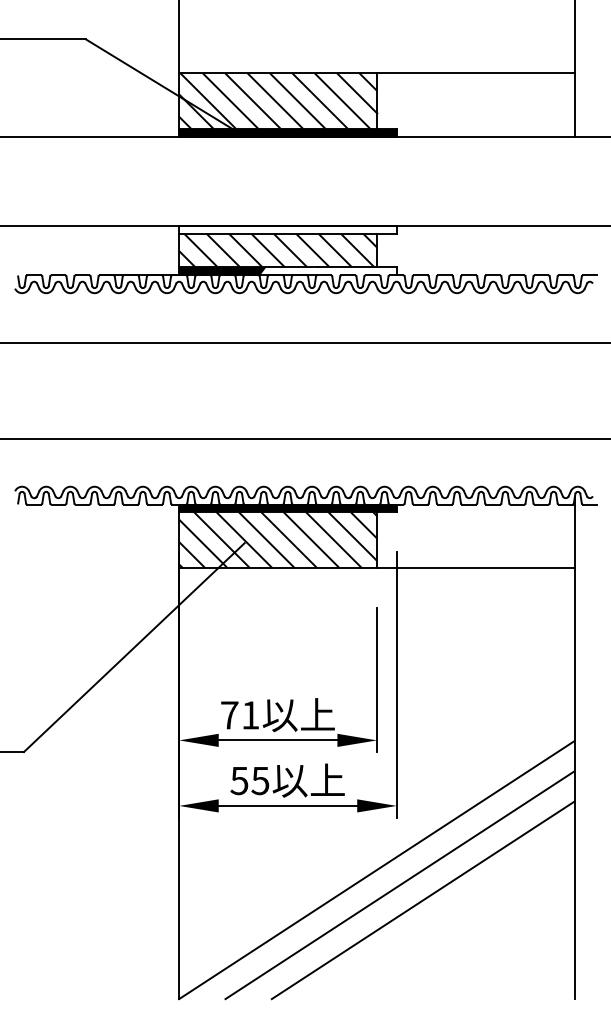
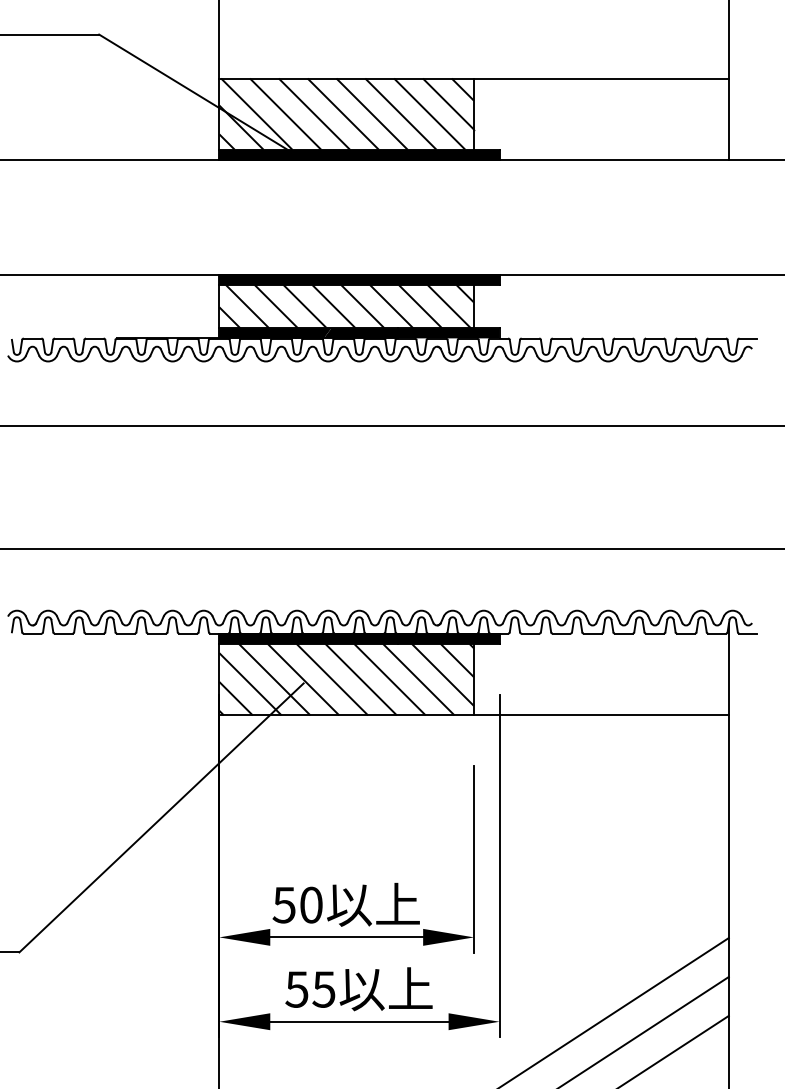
fill: (287, 229) -> (358, 279), added
fill: (328, 271) -> (411, 333), added
text: (239, 715) -> (297, 905), 71 -> 50

